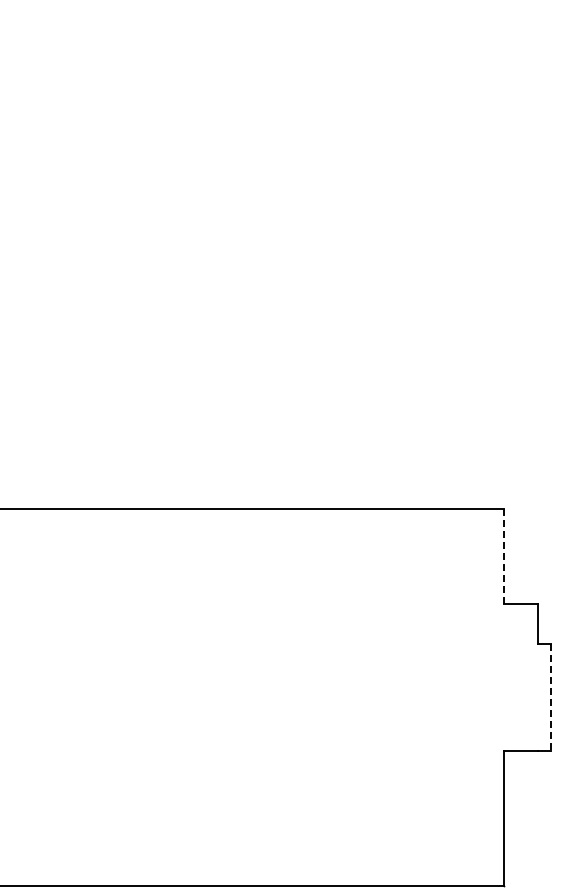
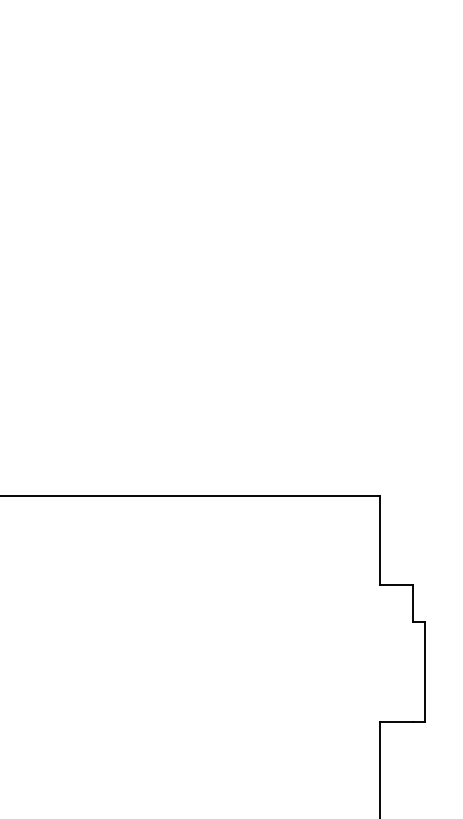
line: (503, 556) -> (380, 540), dashed -> solid
line: (551, 697) -> (425, 672), dashed -> solid

